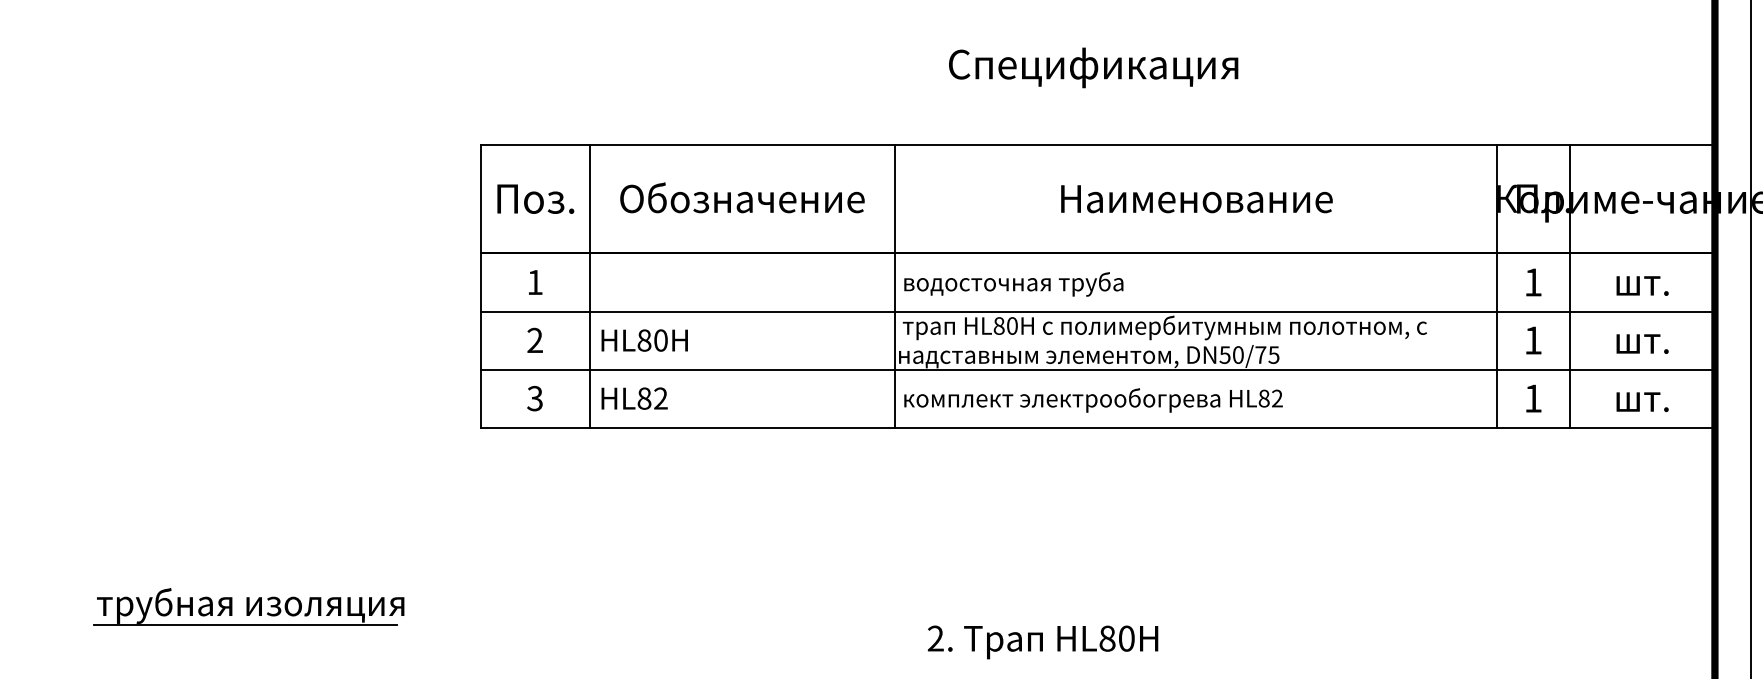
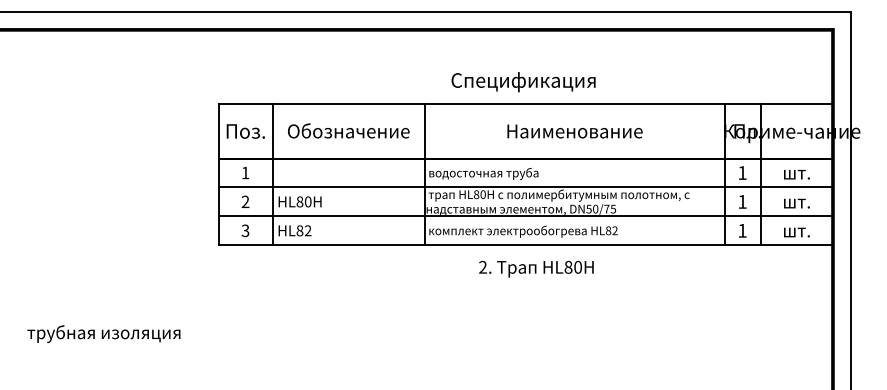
text: (1093, 68) -> (523, 82), moved
line: (243, 624) -> (100, 343), removed
text: (1043, 640) -> (536, 268), moved

